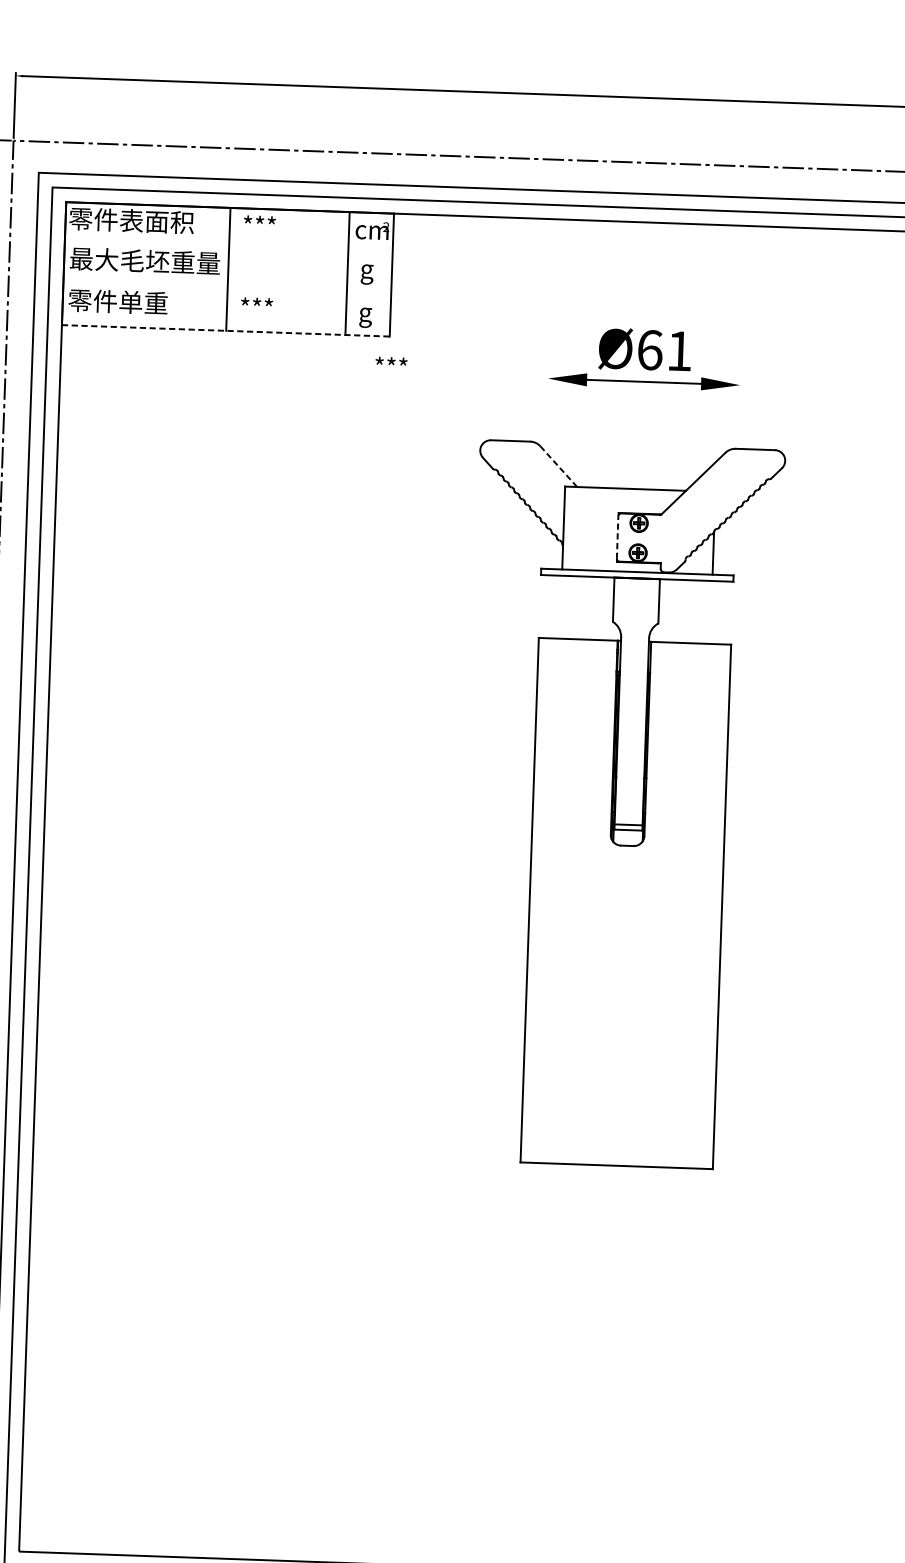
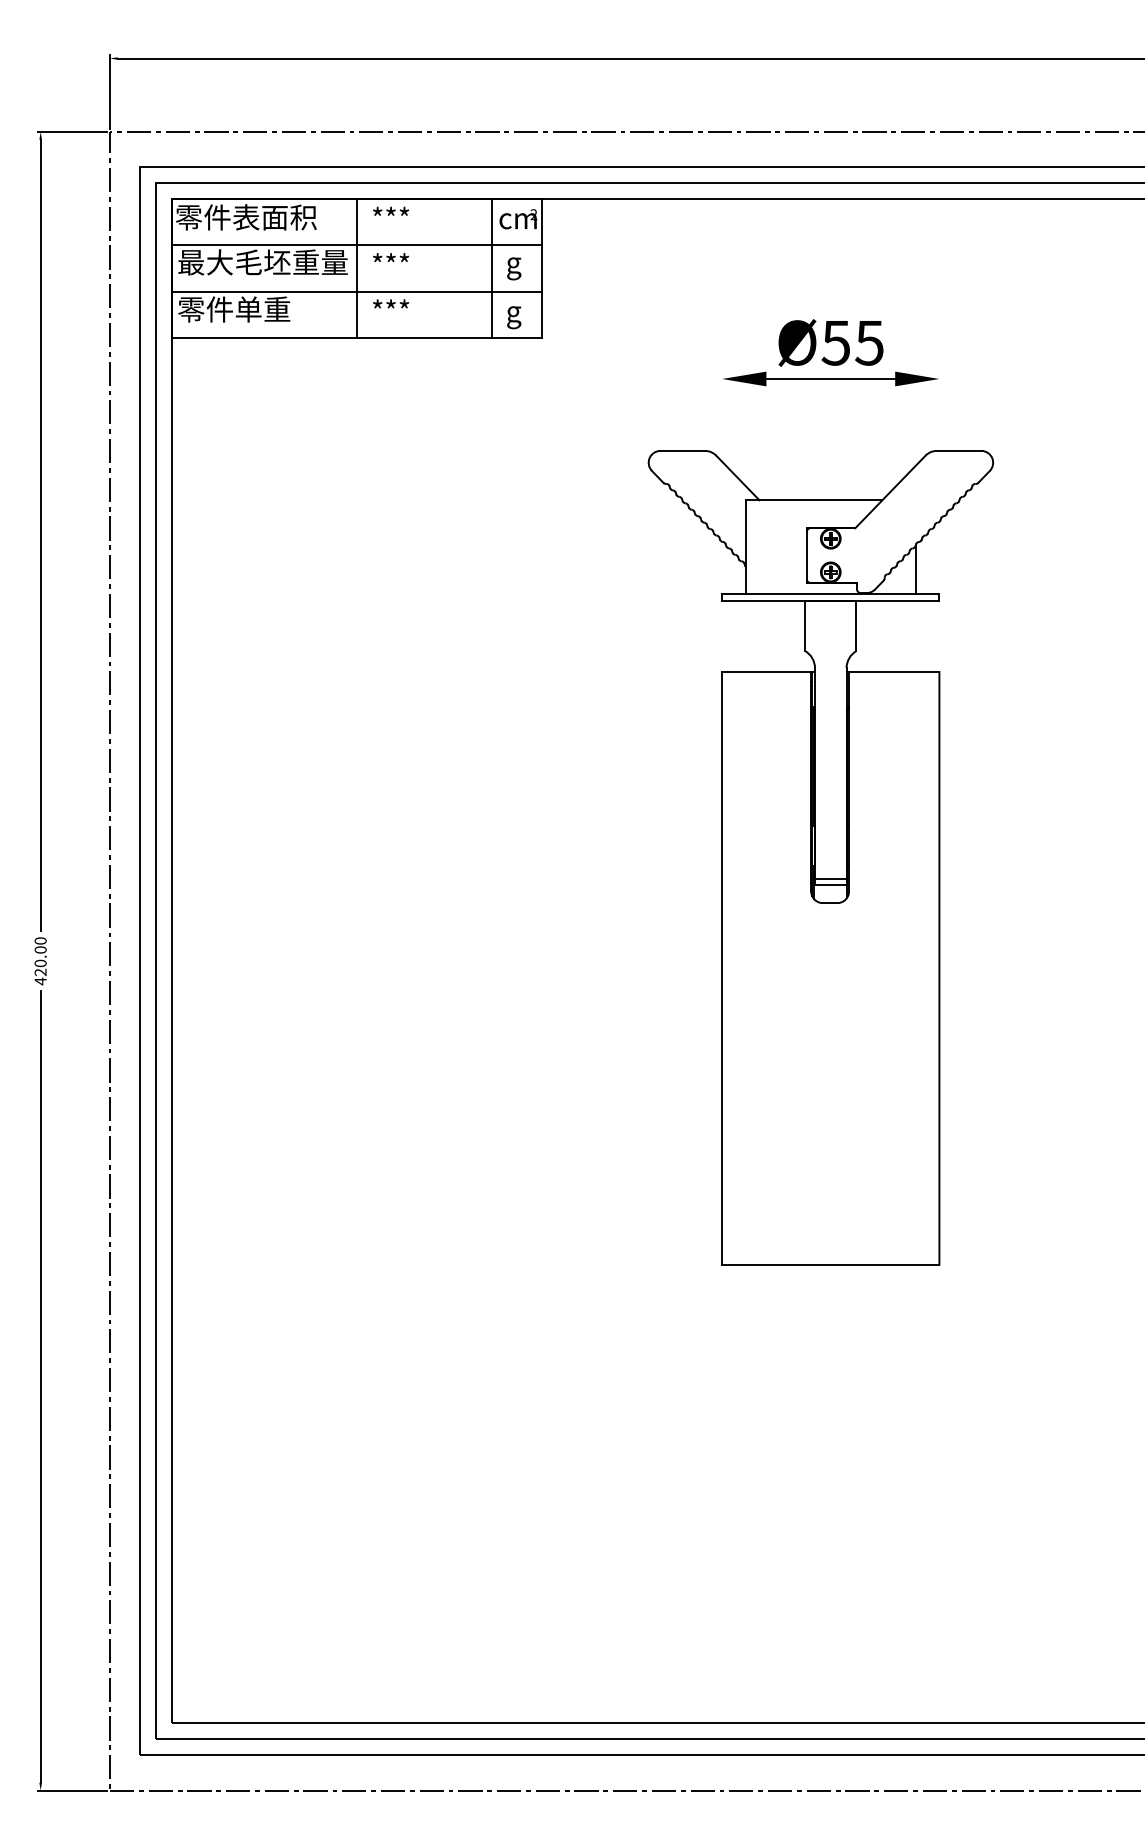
line: (228, 249) -> (356, 245), added
line: (226, 289) -> (356, 291), added
line: (226, 330) -> (357, 337), dashed -> solid
text: (664, 350) -> (852, 342), Ø61 -> Ø55
text: (391, 361) -> (390, 257), moved
line: (559, 467) -> (738, 478), dashed -> solid
line: (617, 537) -> (807, 555), dashed -> solid

